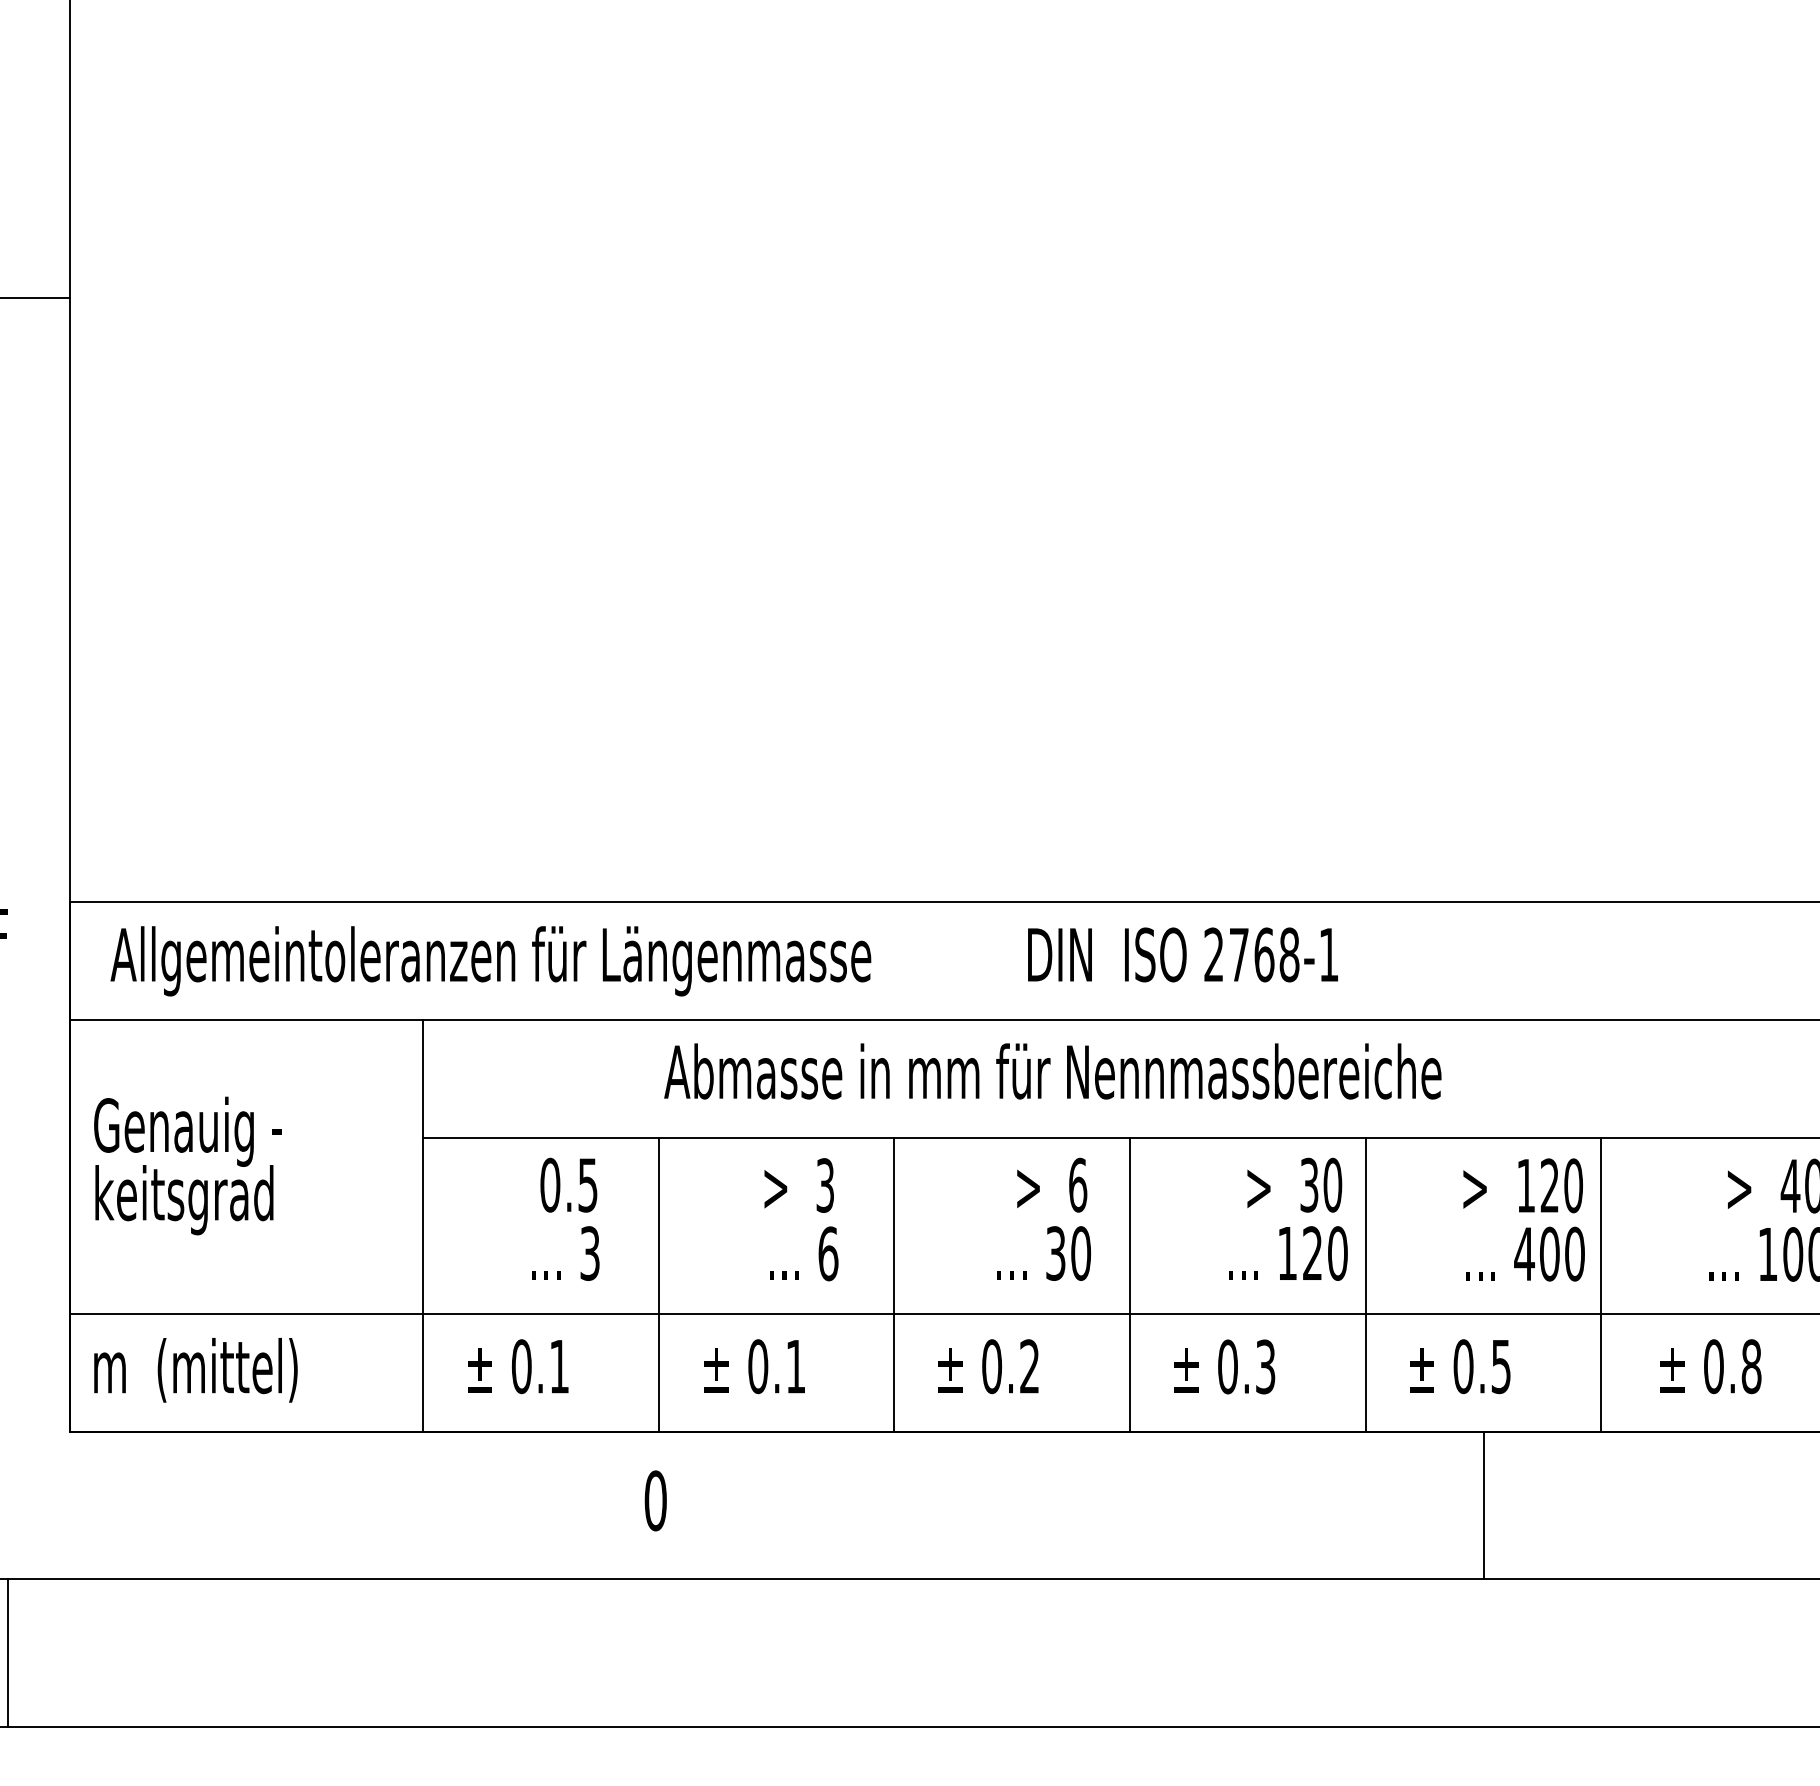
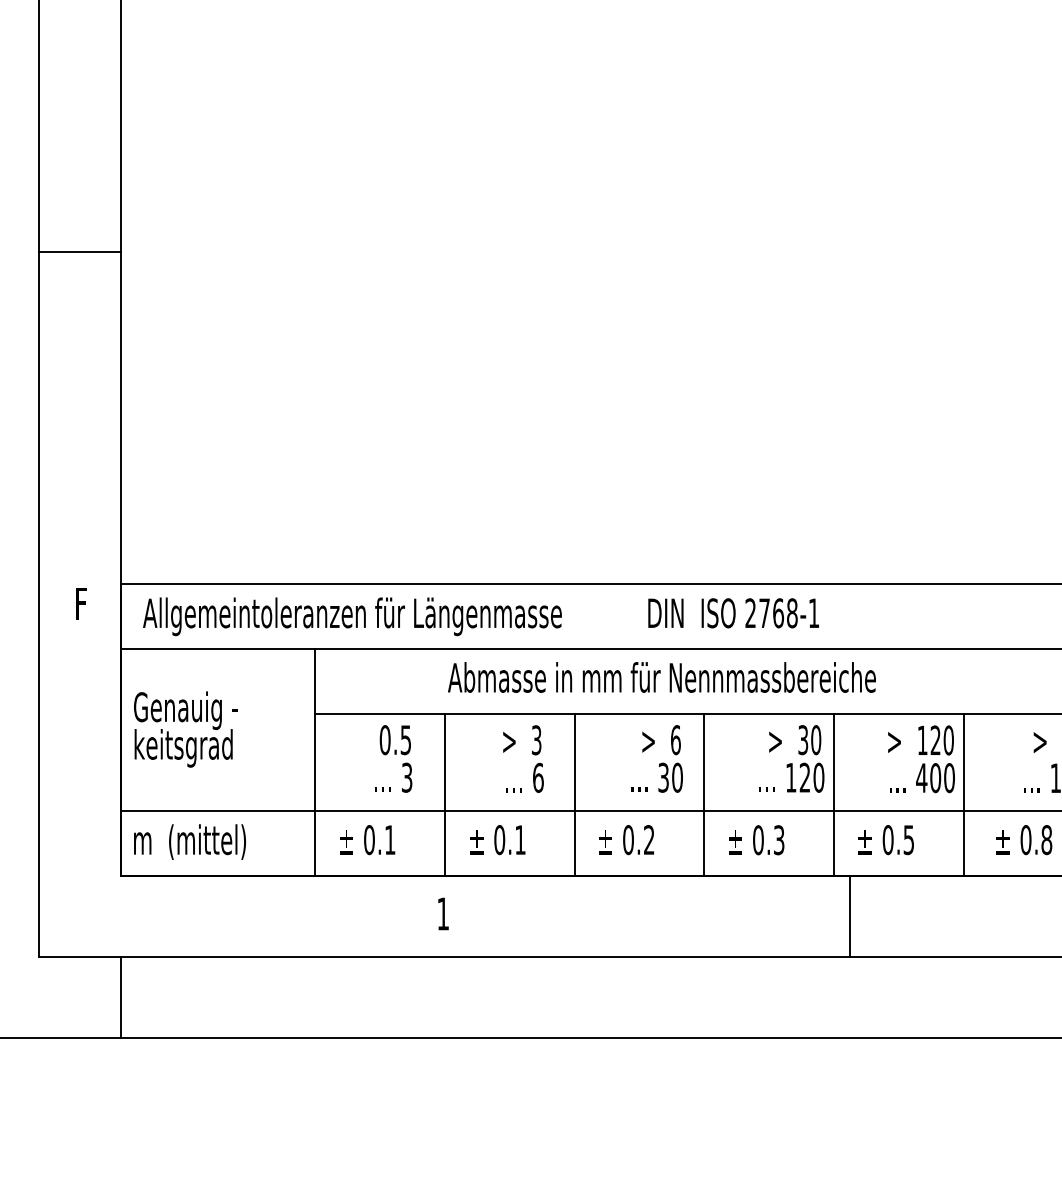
text: (656, 1499) -> (443, 913), 0 -> 1
line: (1484, 1505) -> (850, 916), moved
line: (7, 1652) -> (120, 997), moved

